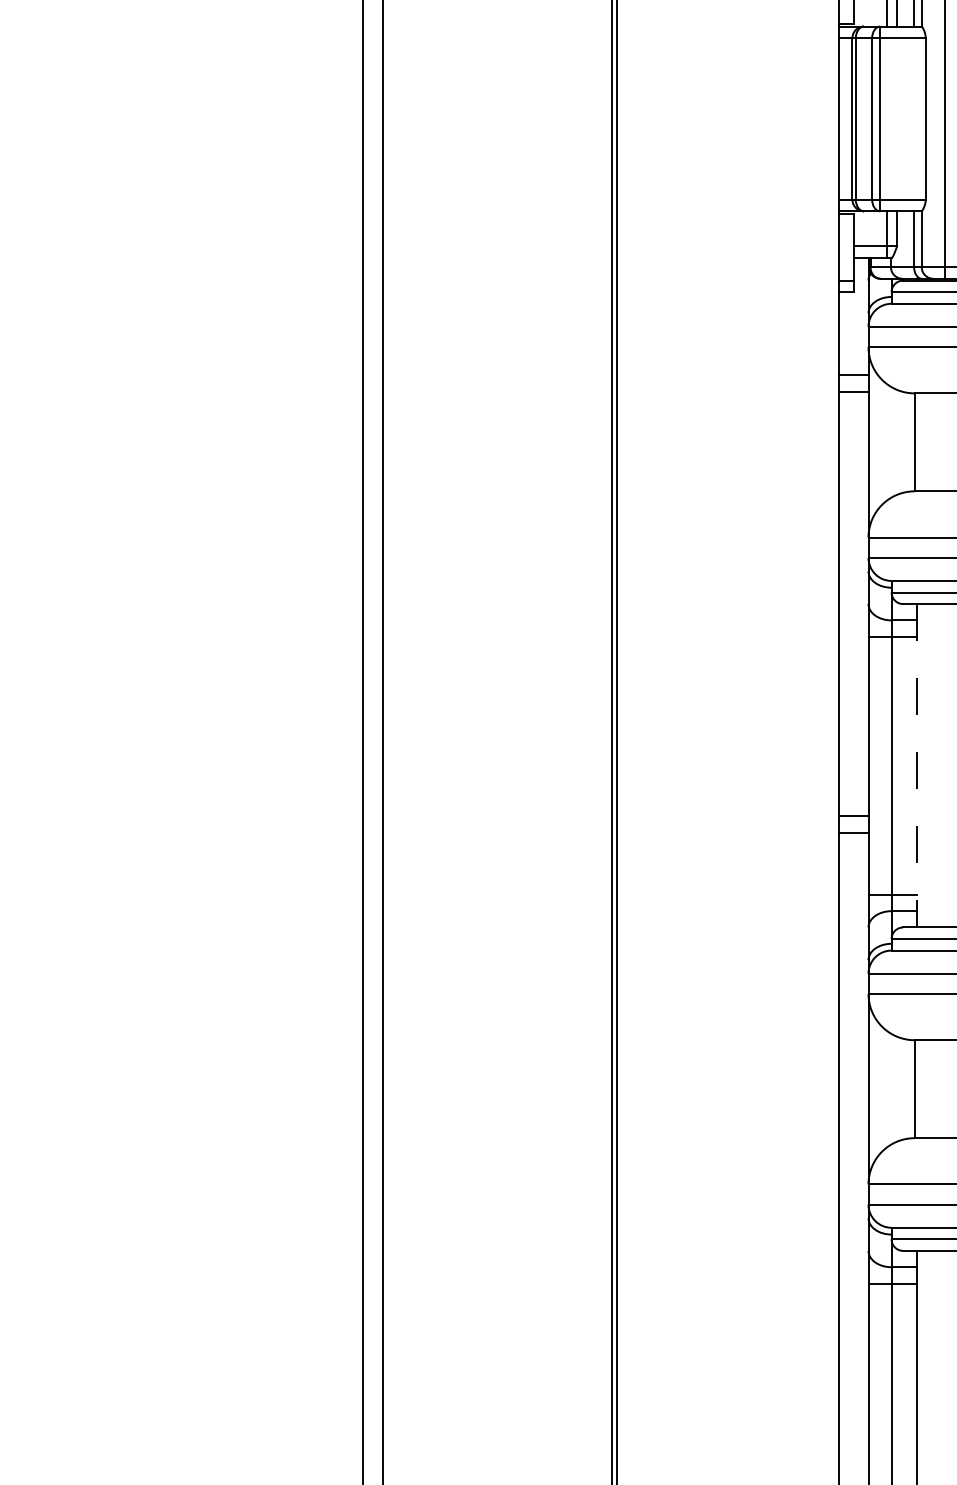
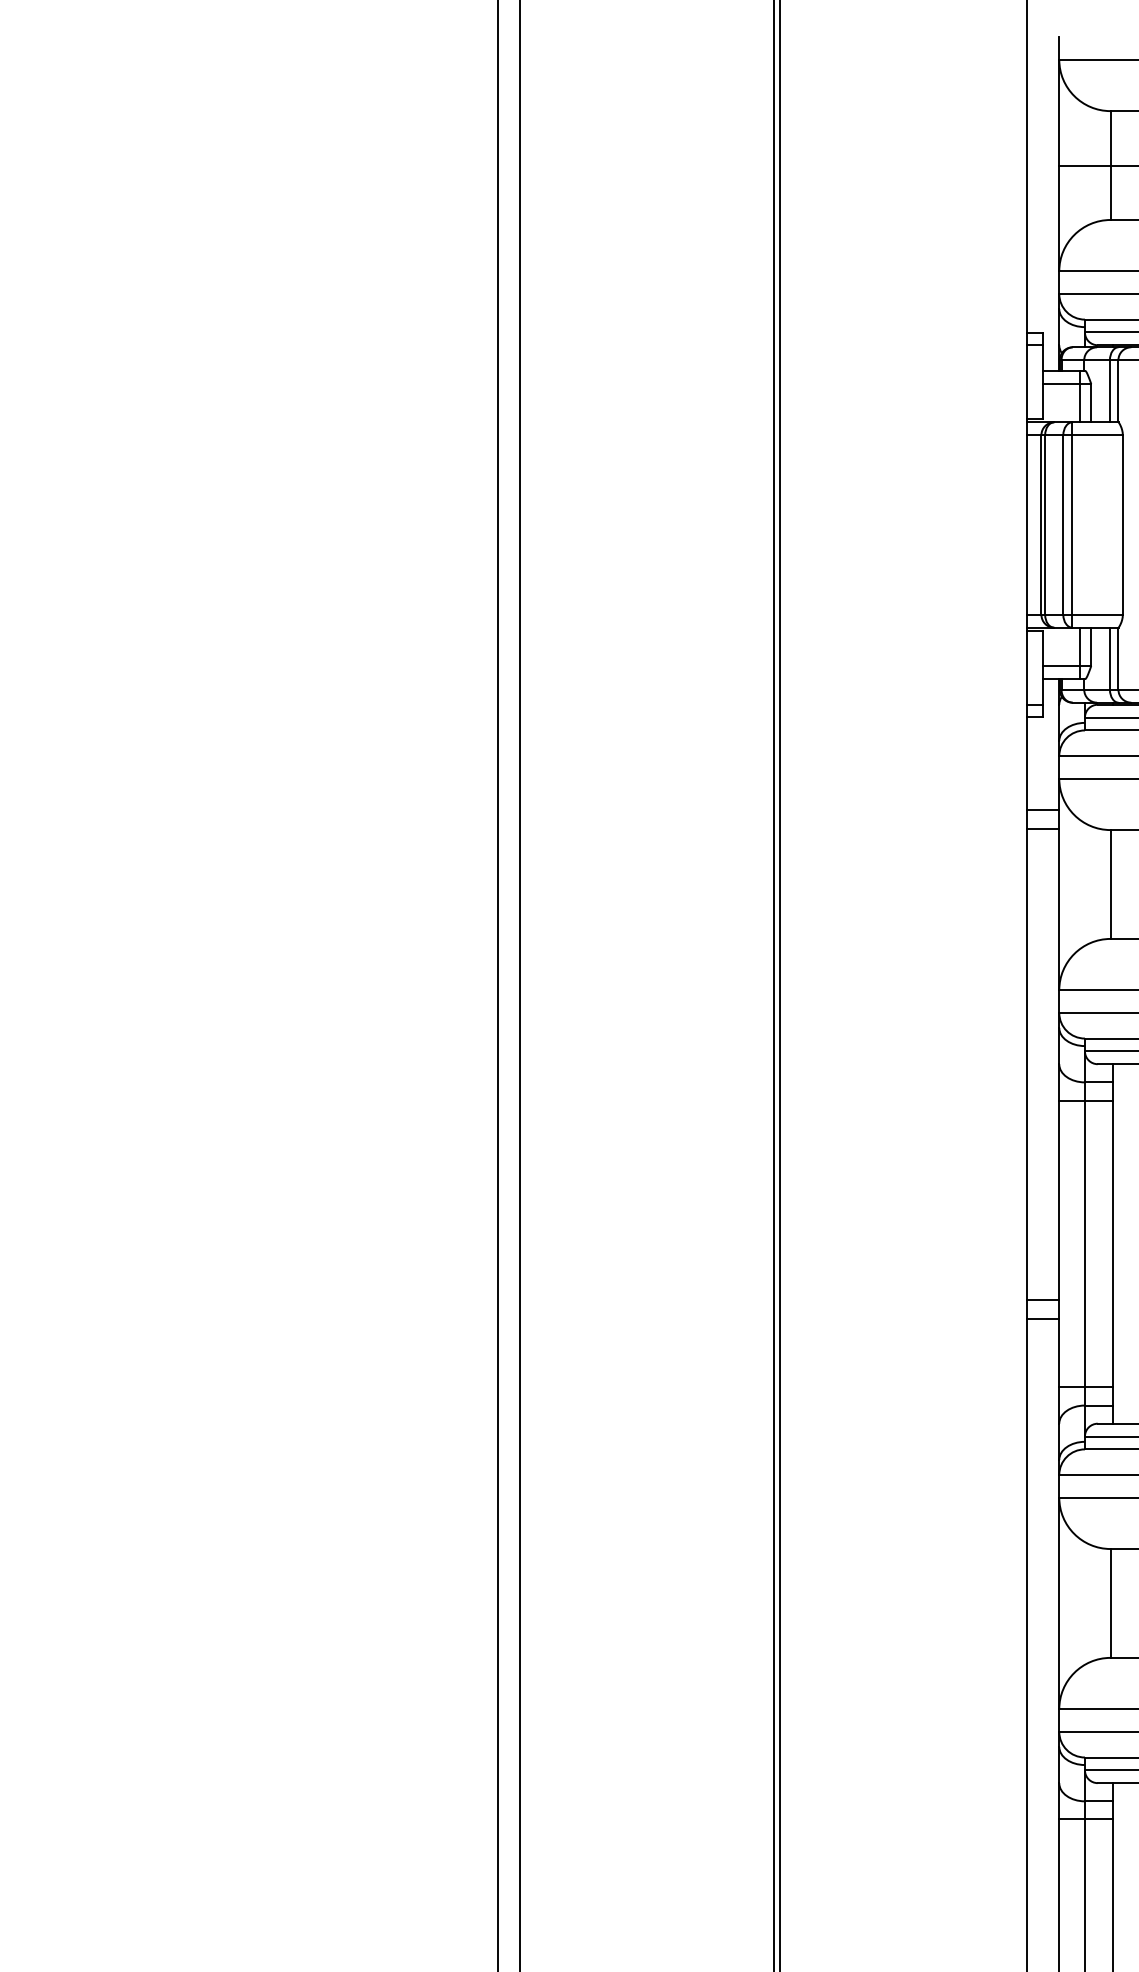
line: (916, 765) -> (1112, 1243), dashed -> solid

